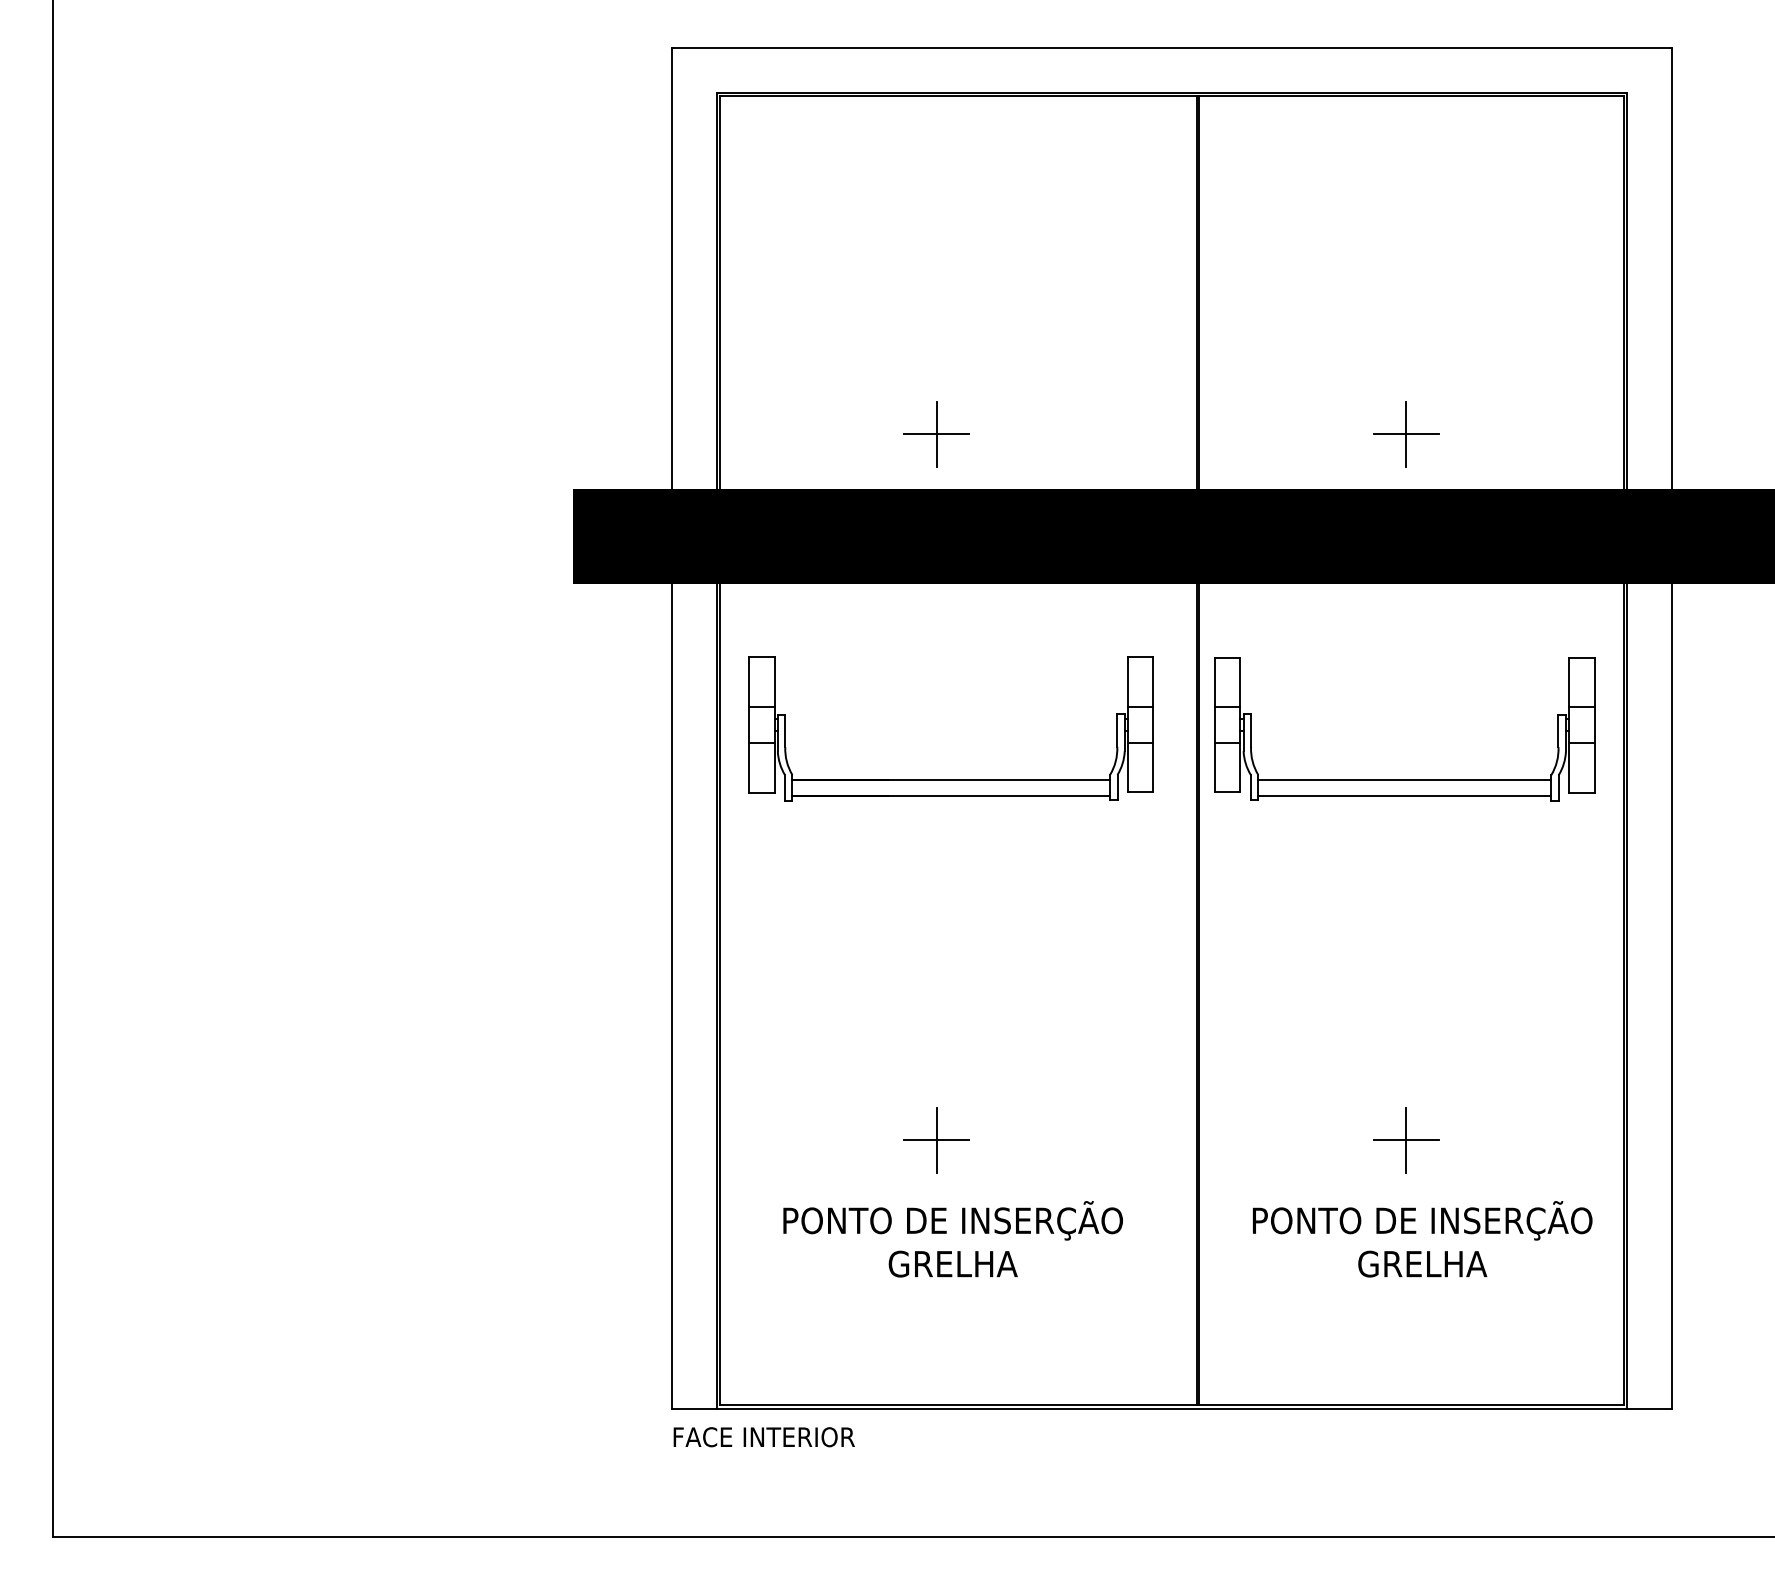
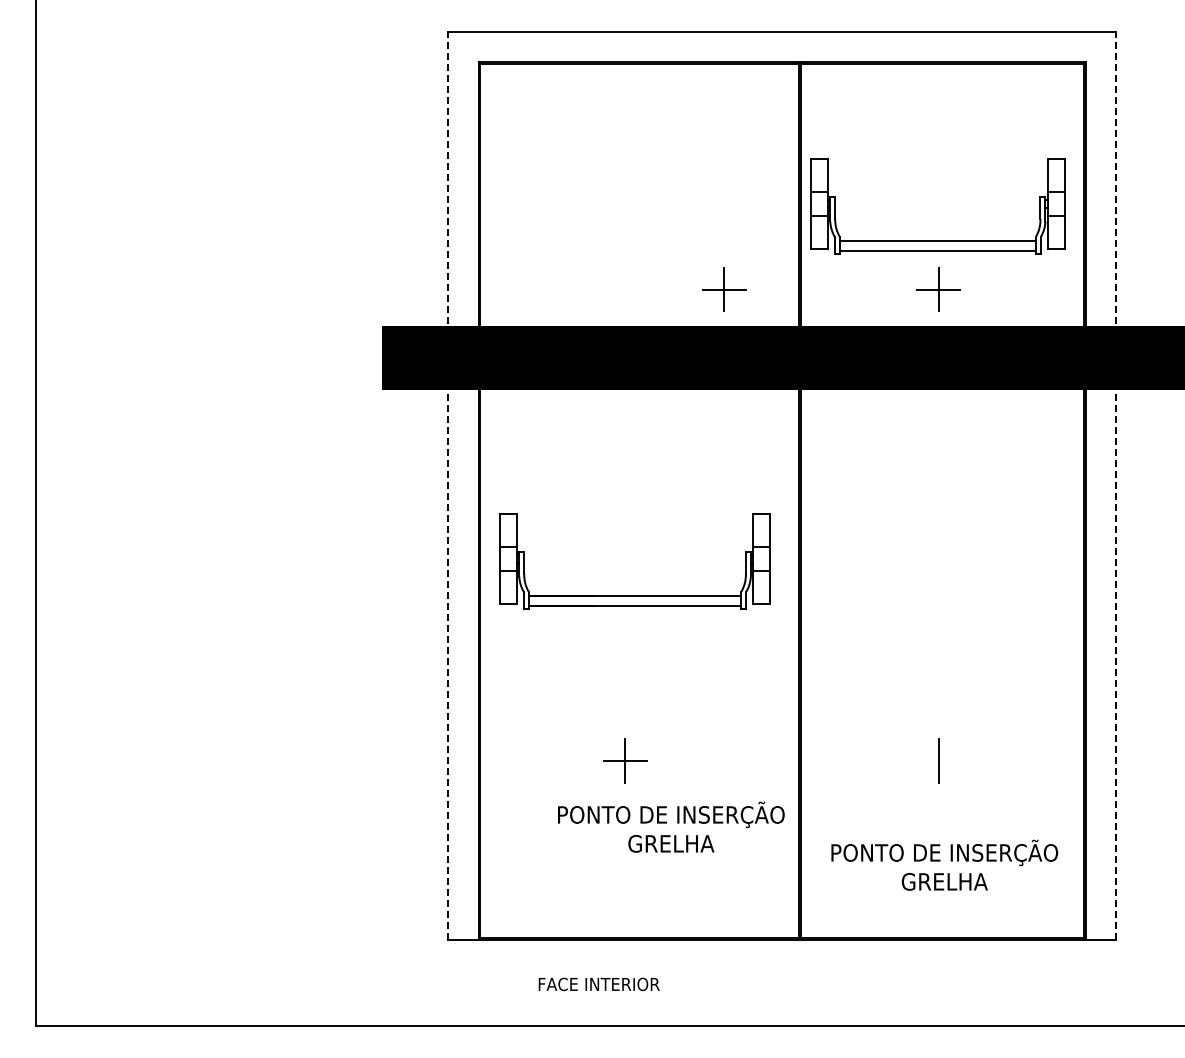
part: (936, 433) -> (724, 289), moved
line: (671, 727) -> (448, 485), solid -> dashed
line: (1672, 727) -> (1116, 485), solid -> dashed
part: (950, 779) -> (634, 595), moved
part: (1404, 779) -> (937, 240), moved
line: (1405, 1140) -> (938, 761), removed
text: (953, 1238) -> (671, 826), moved
text: (1422, 1238) -> (944, 864), moved
text: (763, 1437) -> (598, 984), moved

